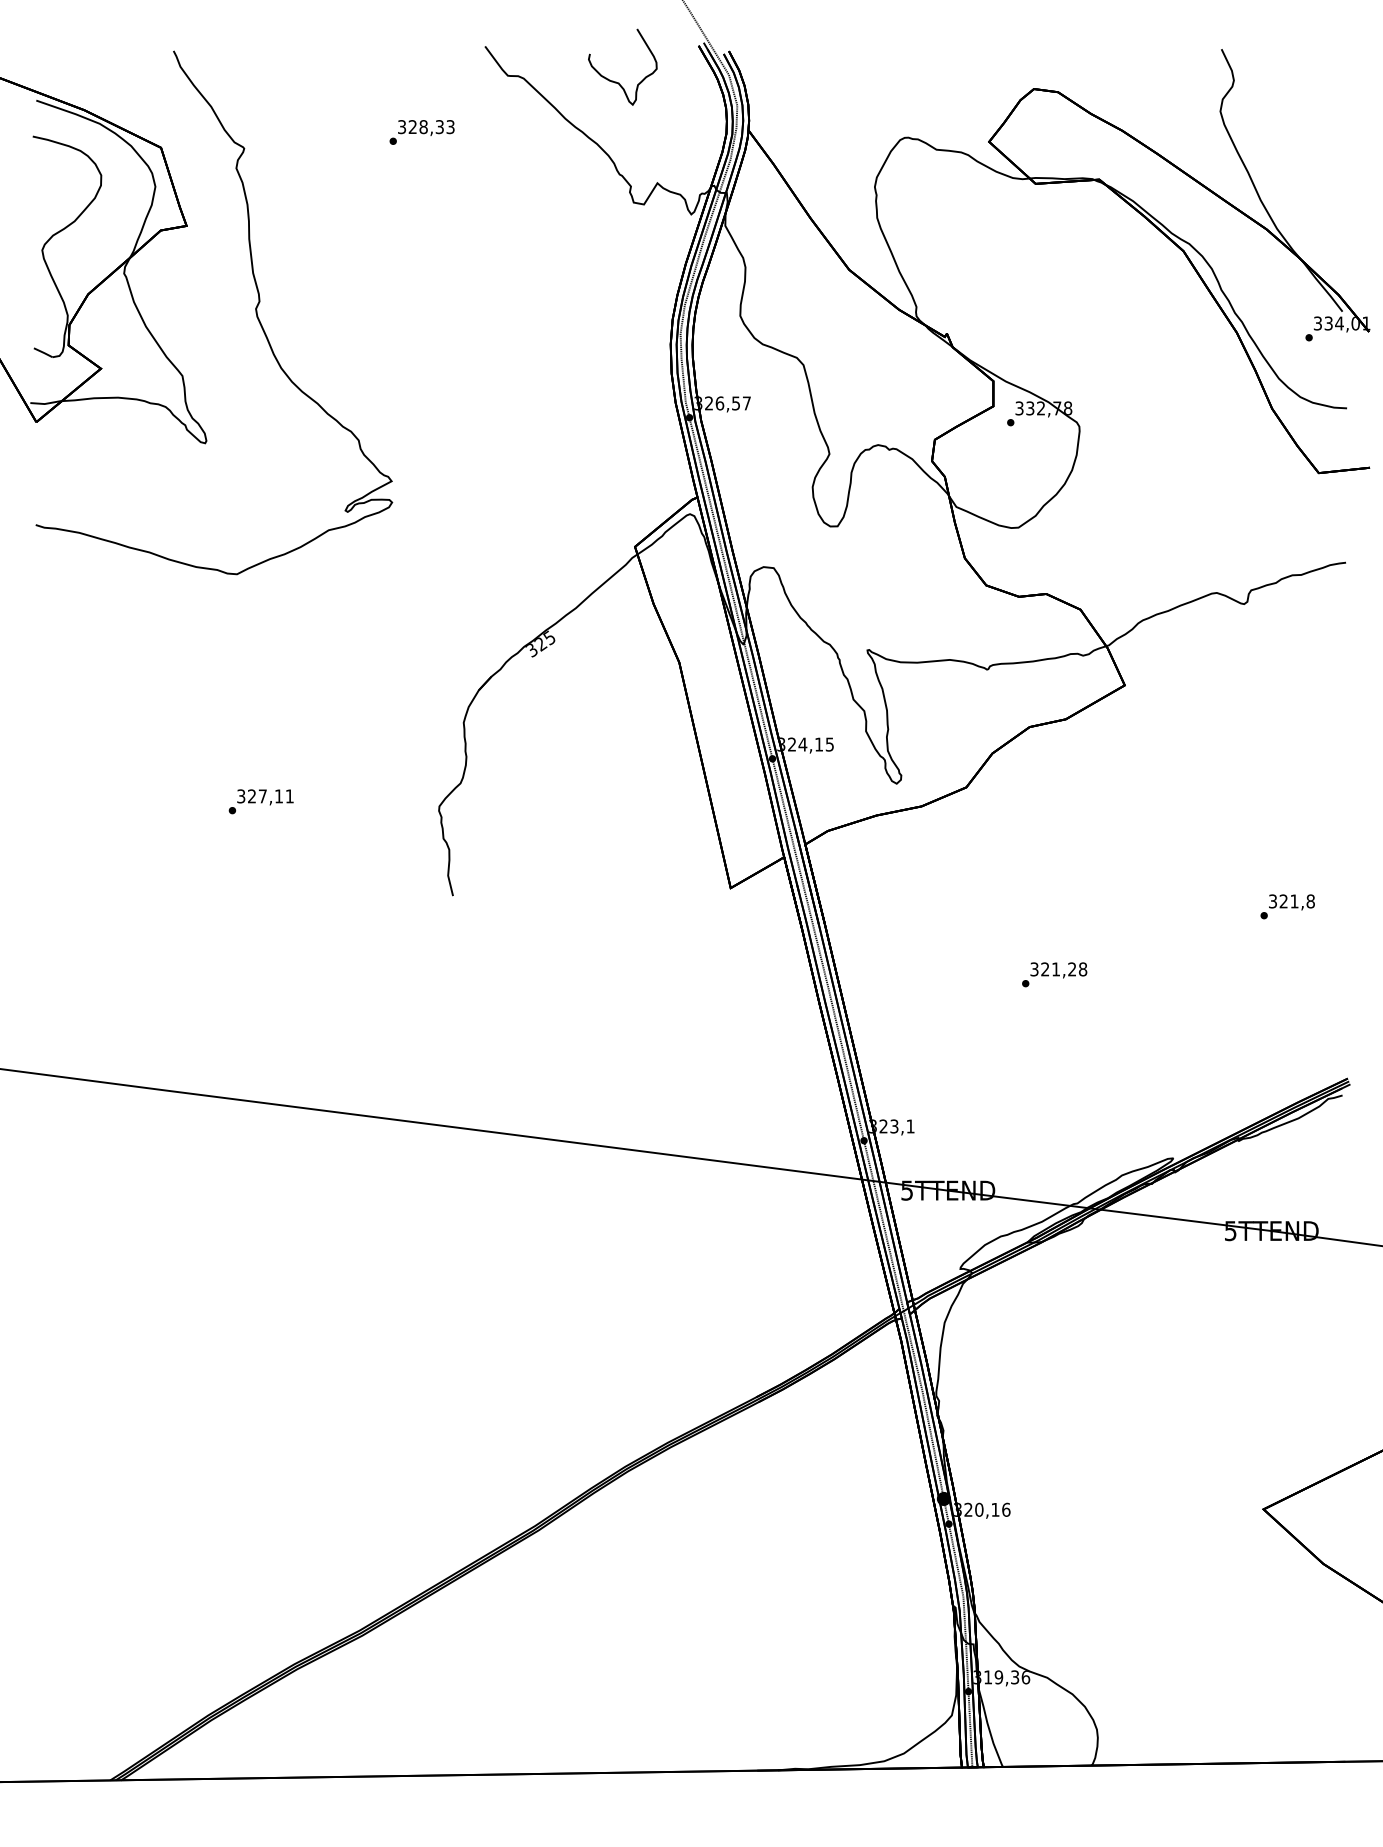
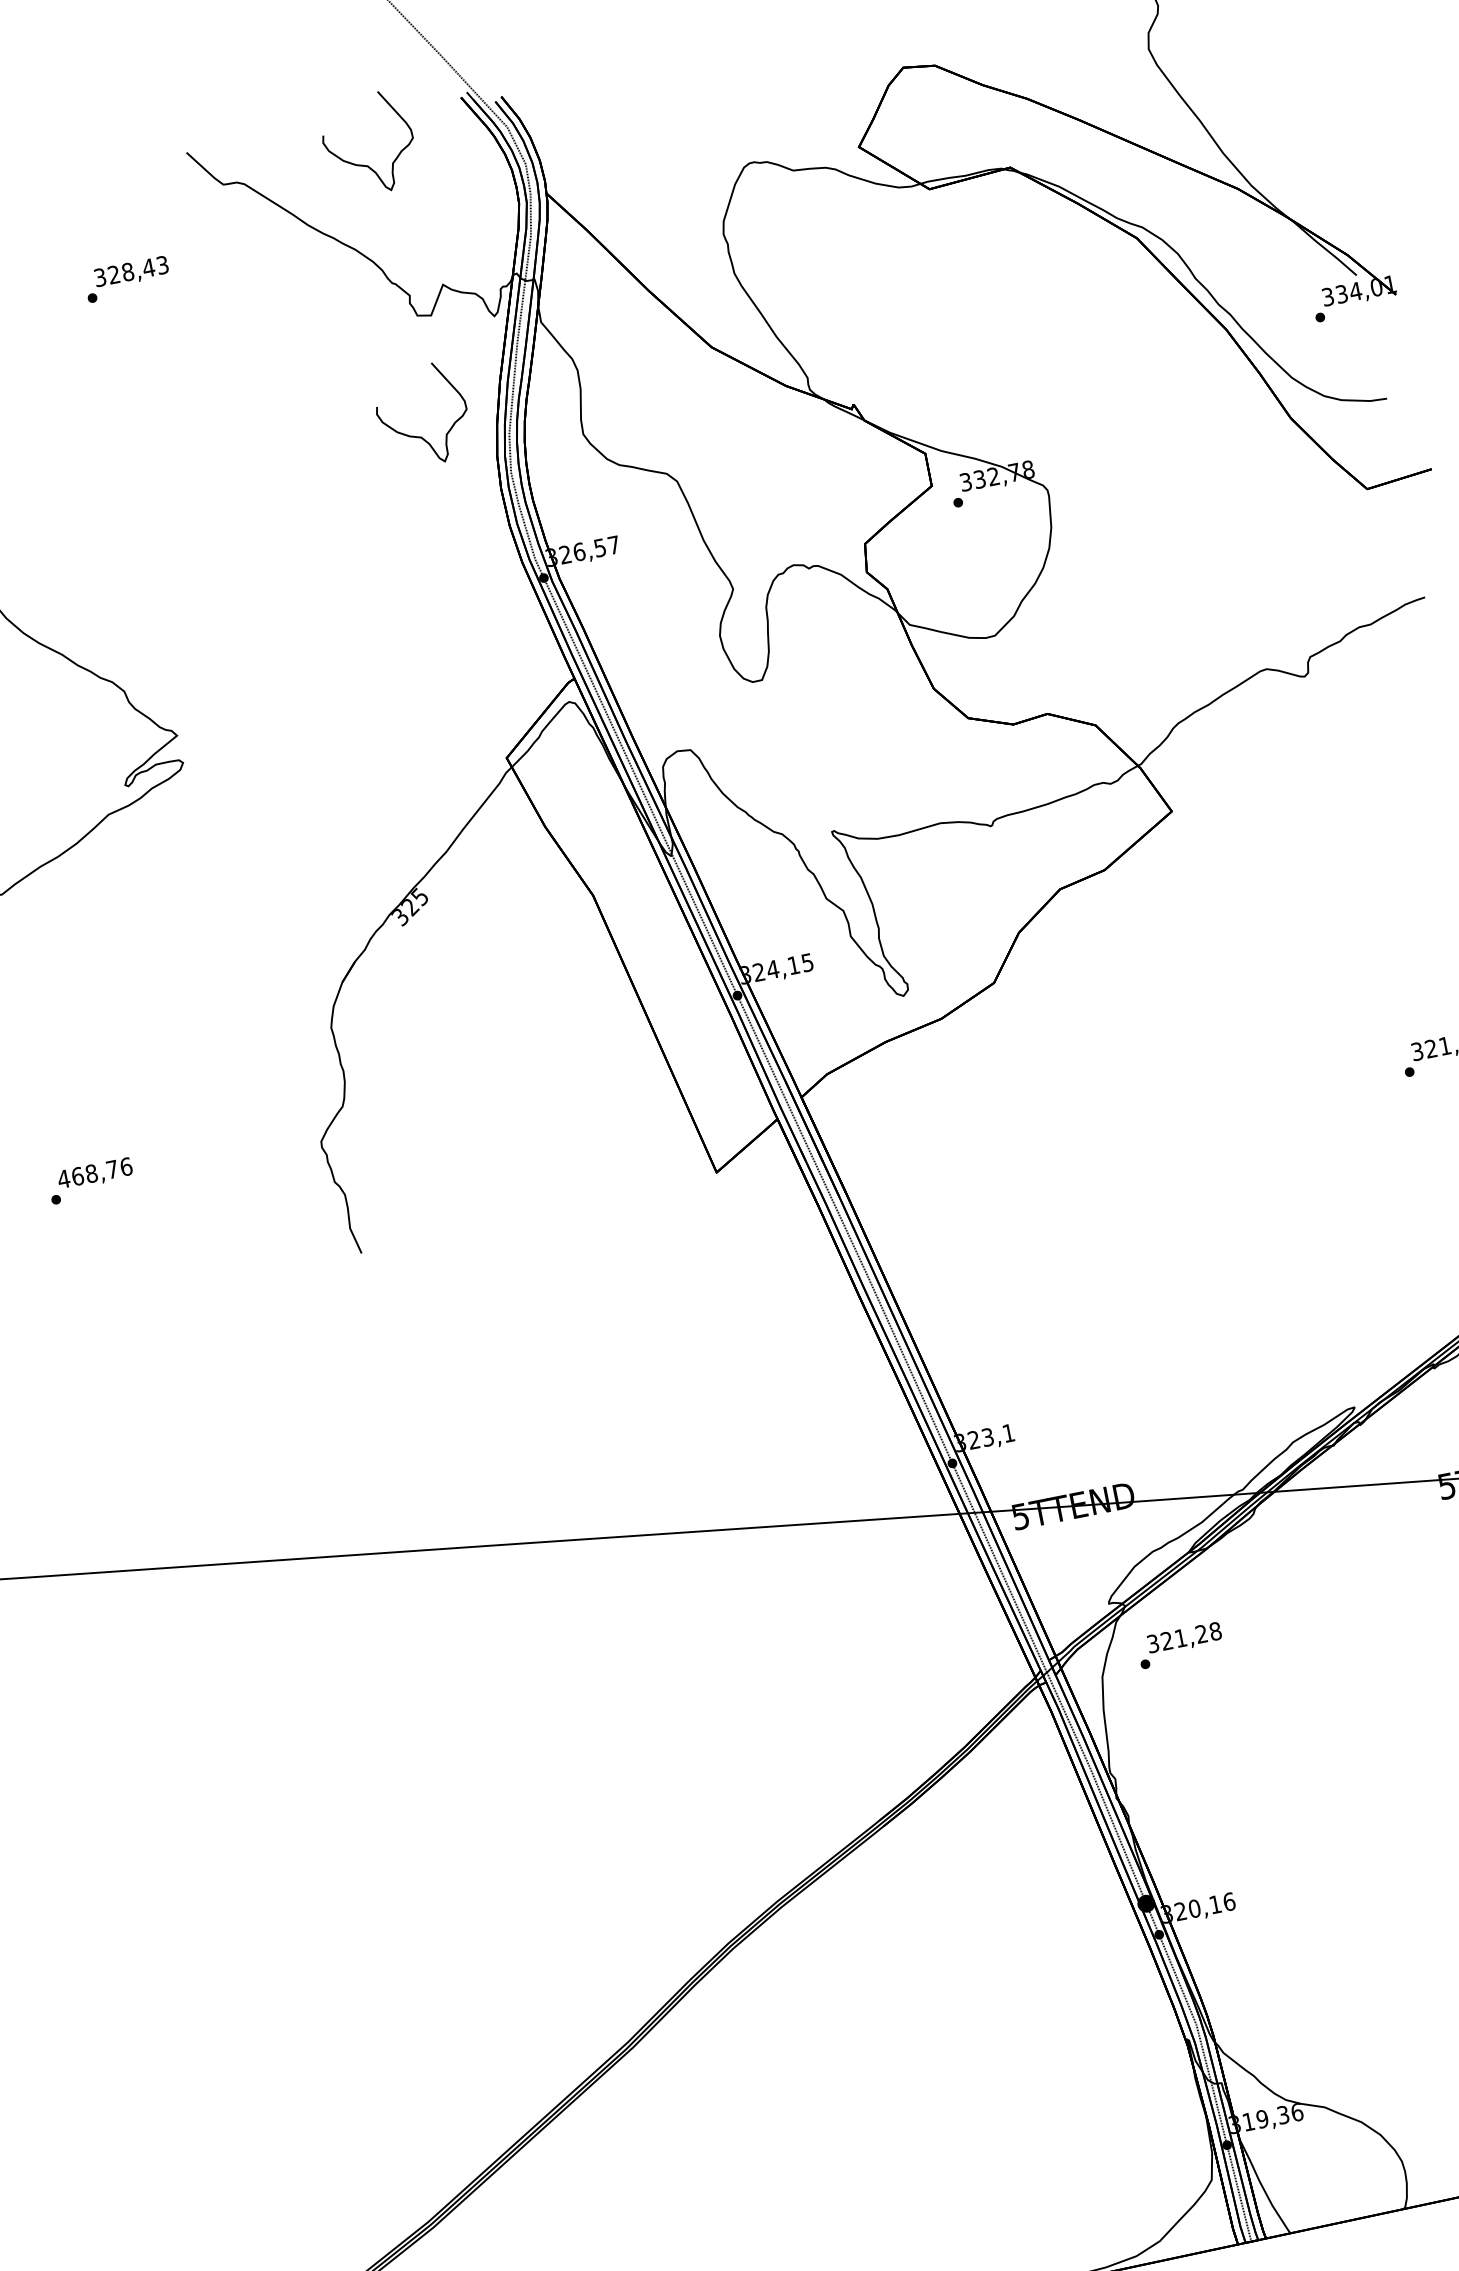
text: (439, 127) -> (148, 268), 328,33 -> 328,43
curve: (616, 292) -> (418, 435), added
text: (265, 796) -> (95, 1173), 327,11 -> 468,76
text: (1054, 974) -> (1180, 1645), moved

